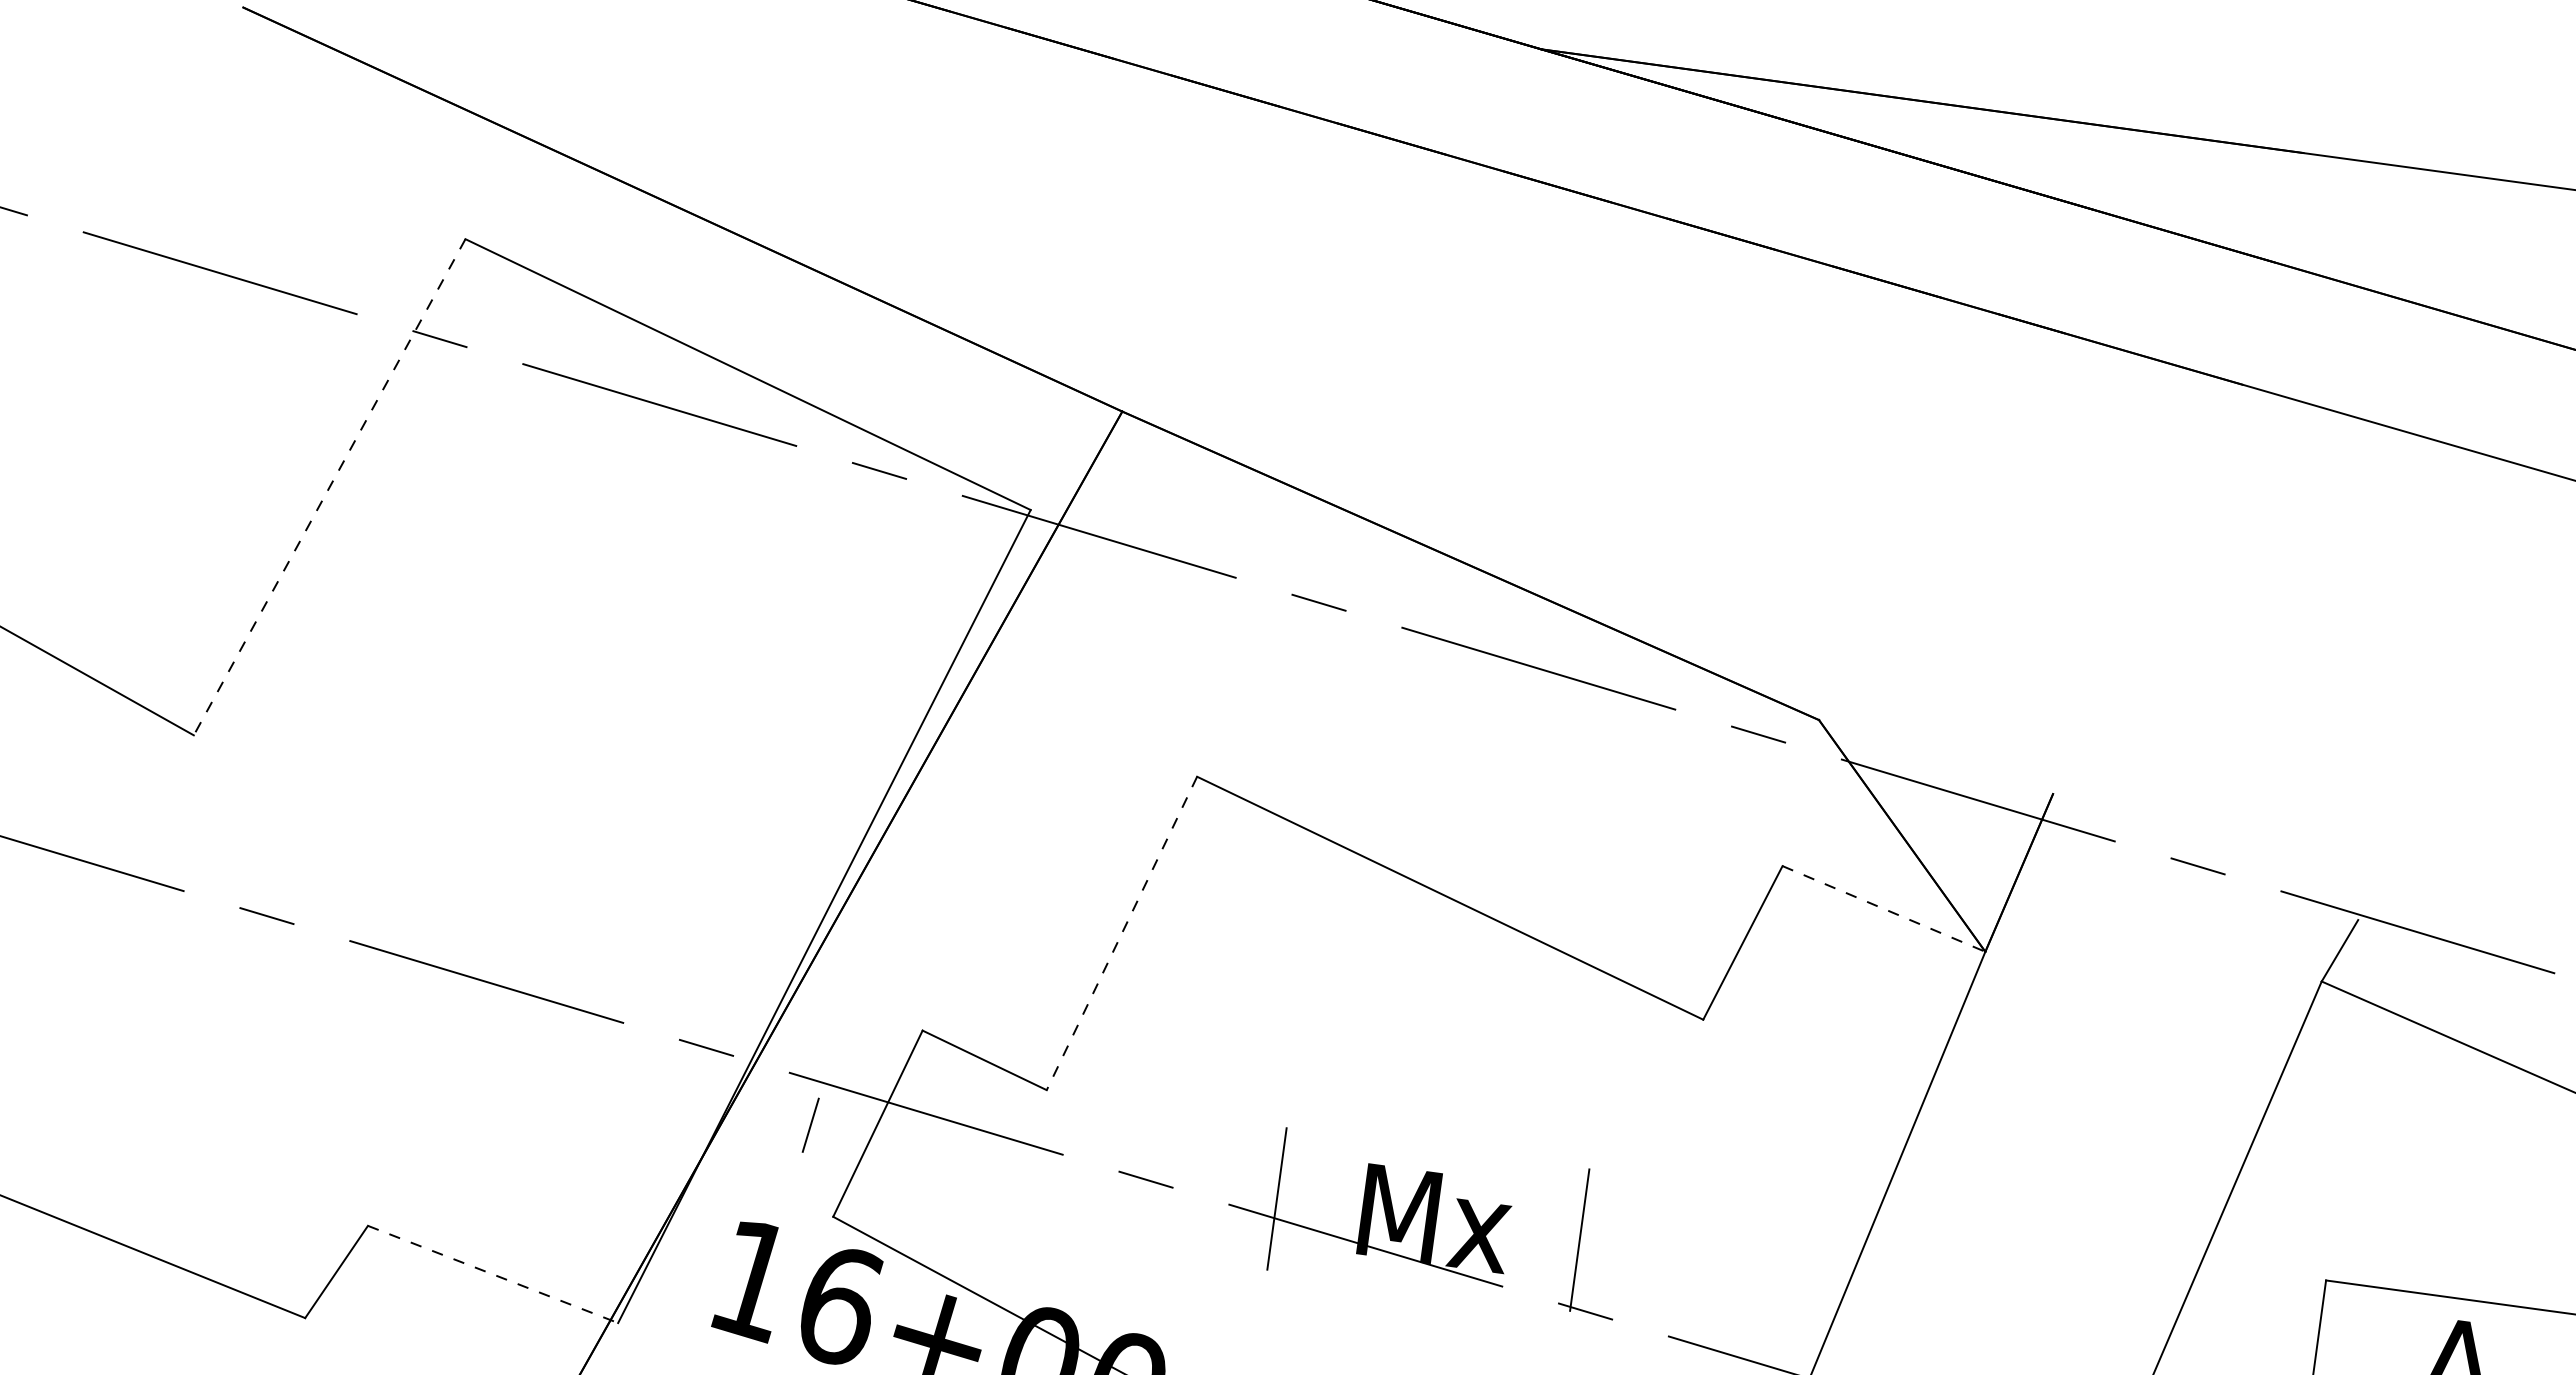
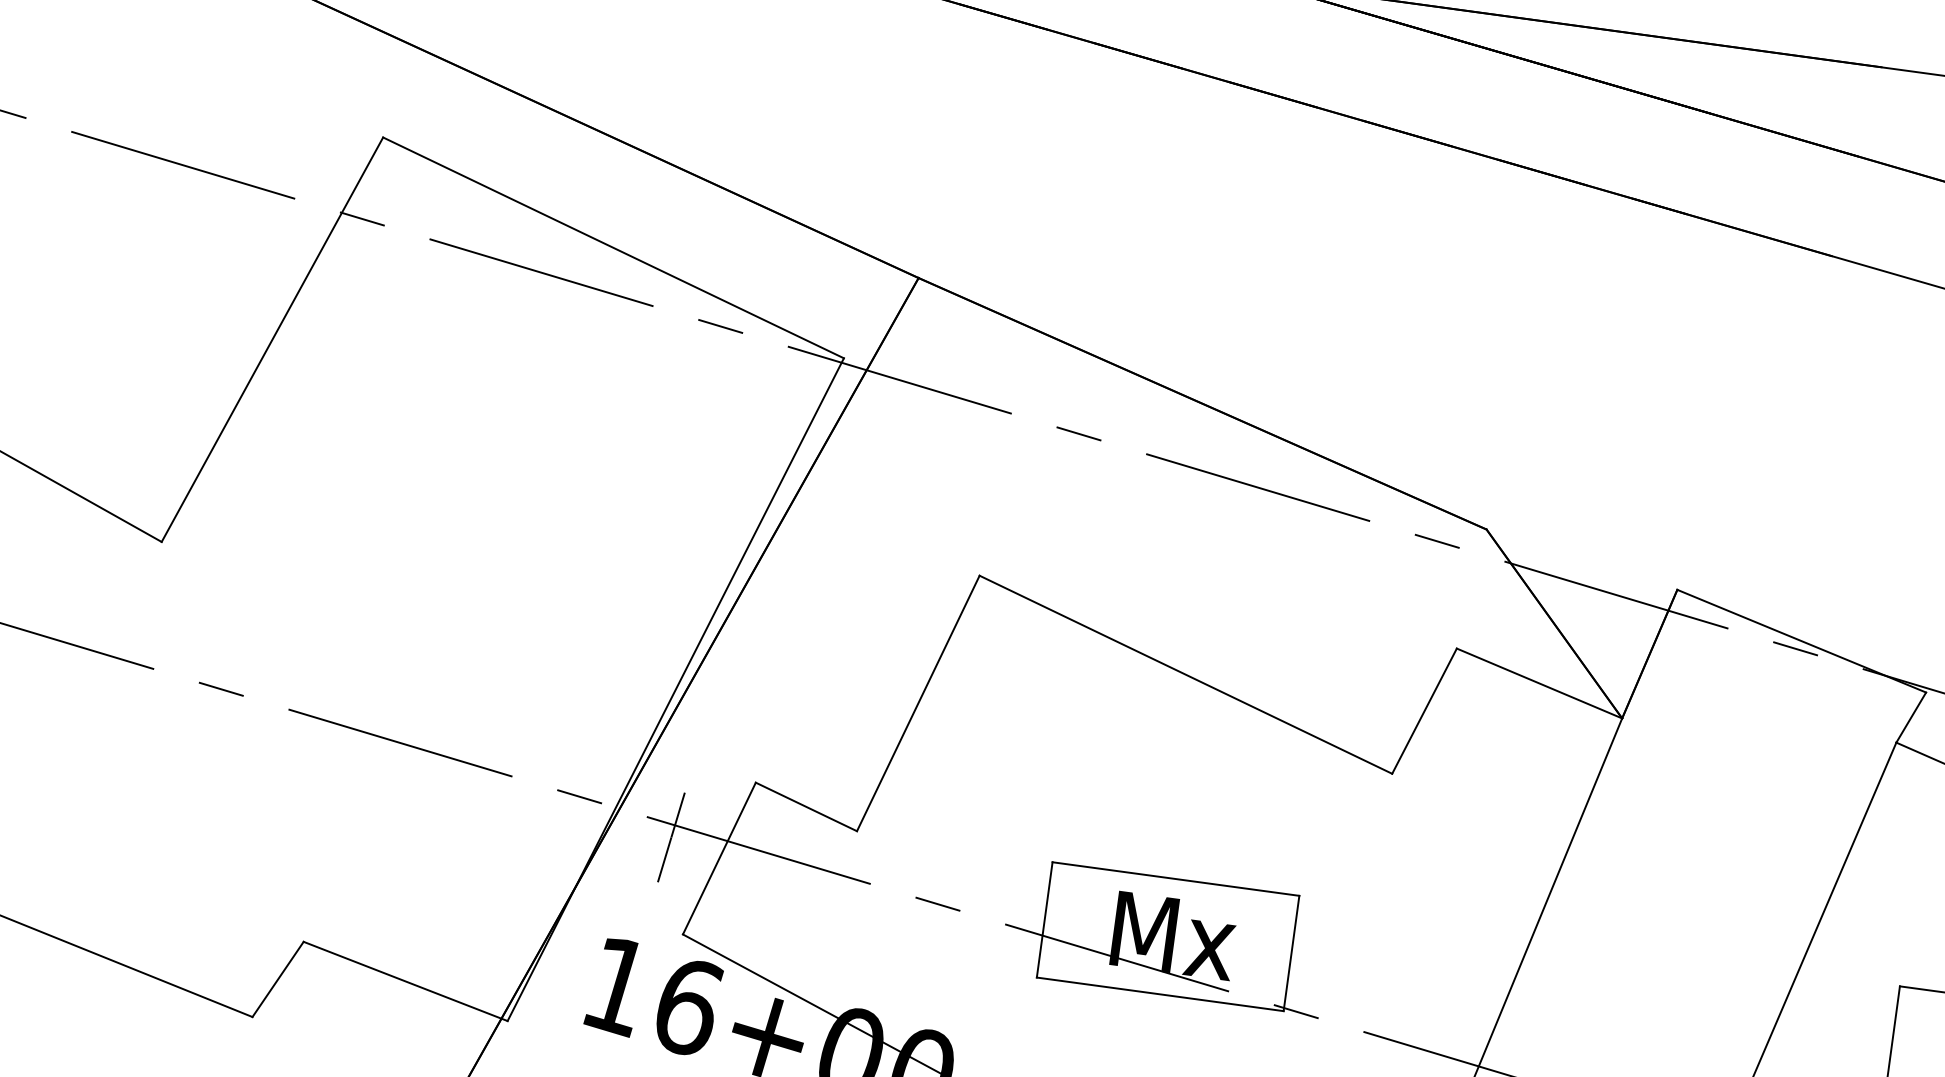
line: (329, 487) -> (272, 339), dashed -> solid
line: (2205, 857) -> (1801, 641), added
line: (1884, 909) -> (1539, 683), dashed -> solid
line: (1121, 933) -> (917, 703), dashed -> solid
line: (827, 1069) -> (678, 814), added
line: (1437, 1148) -> (1175, 878), added
line: (493, 1274) -> (406, 981), dashed -> solid
line: (1418, 1289) -> (1160, 993), added

